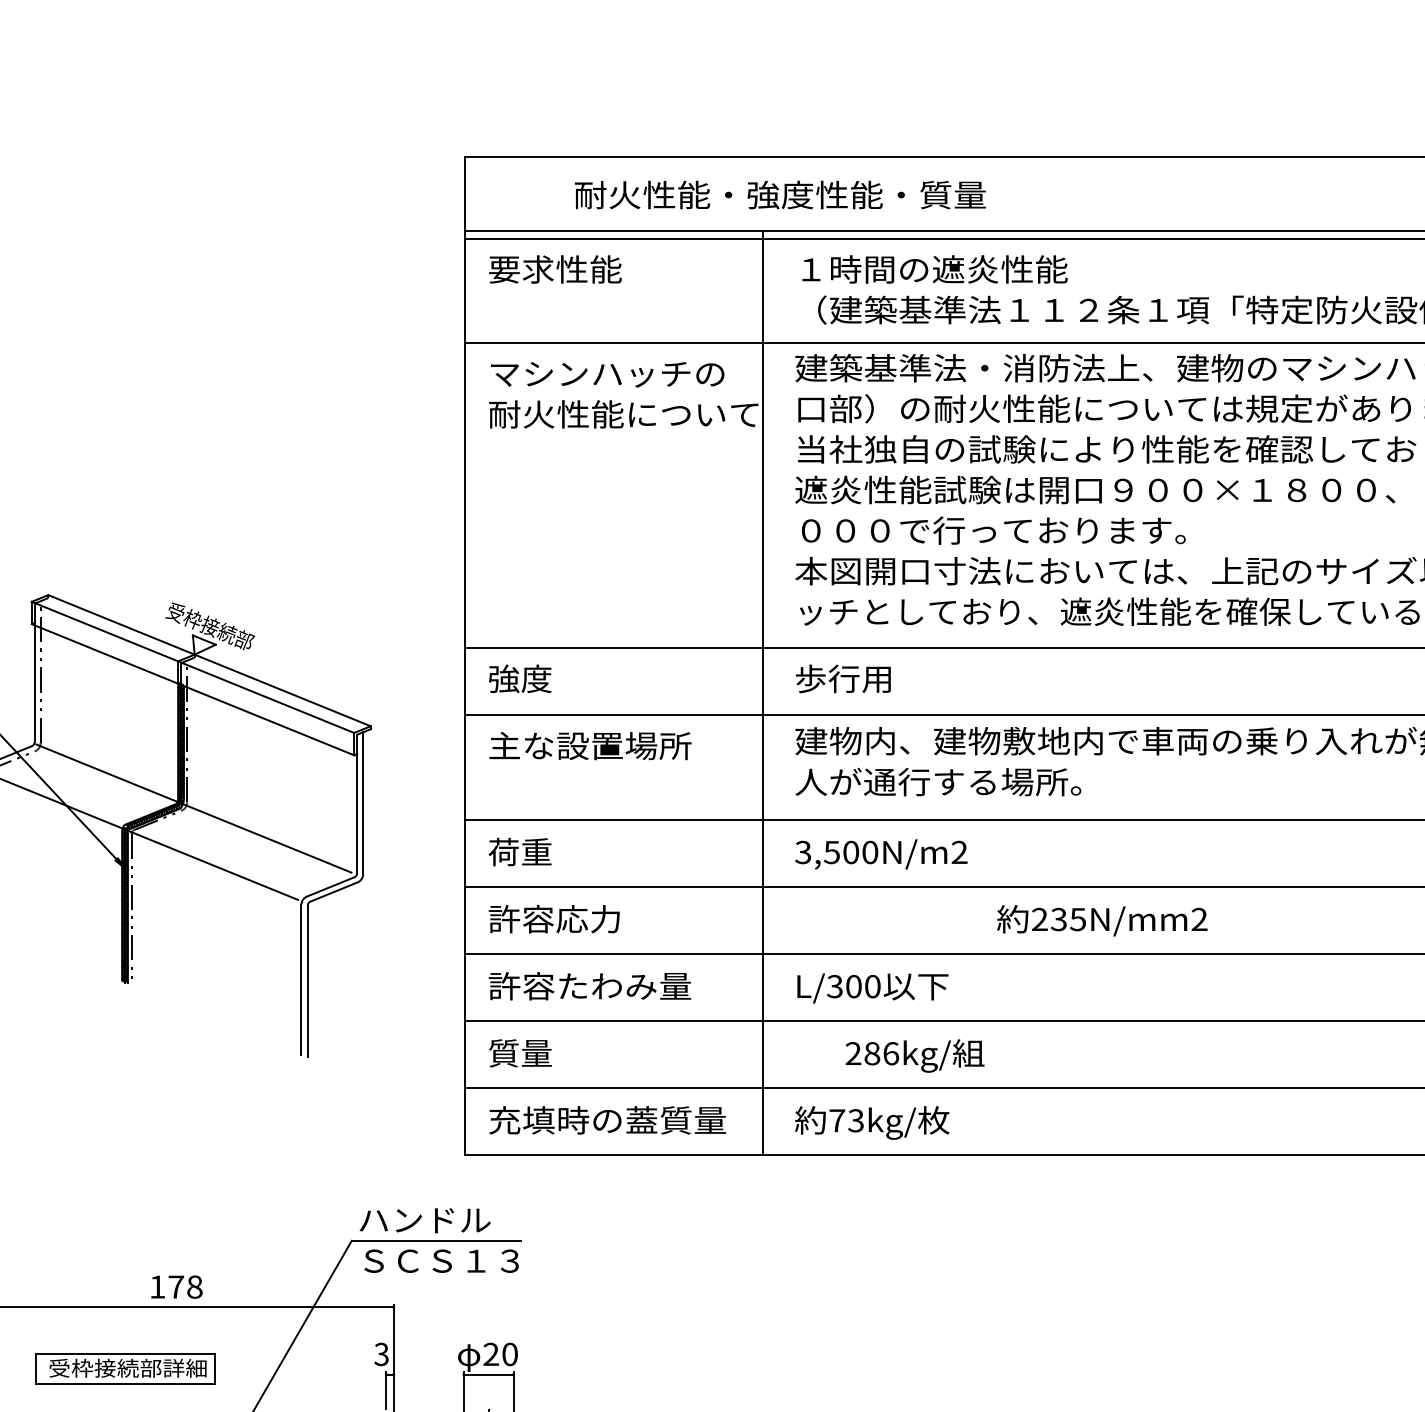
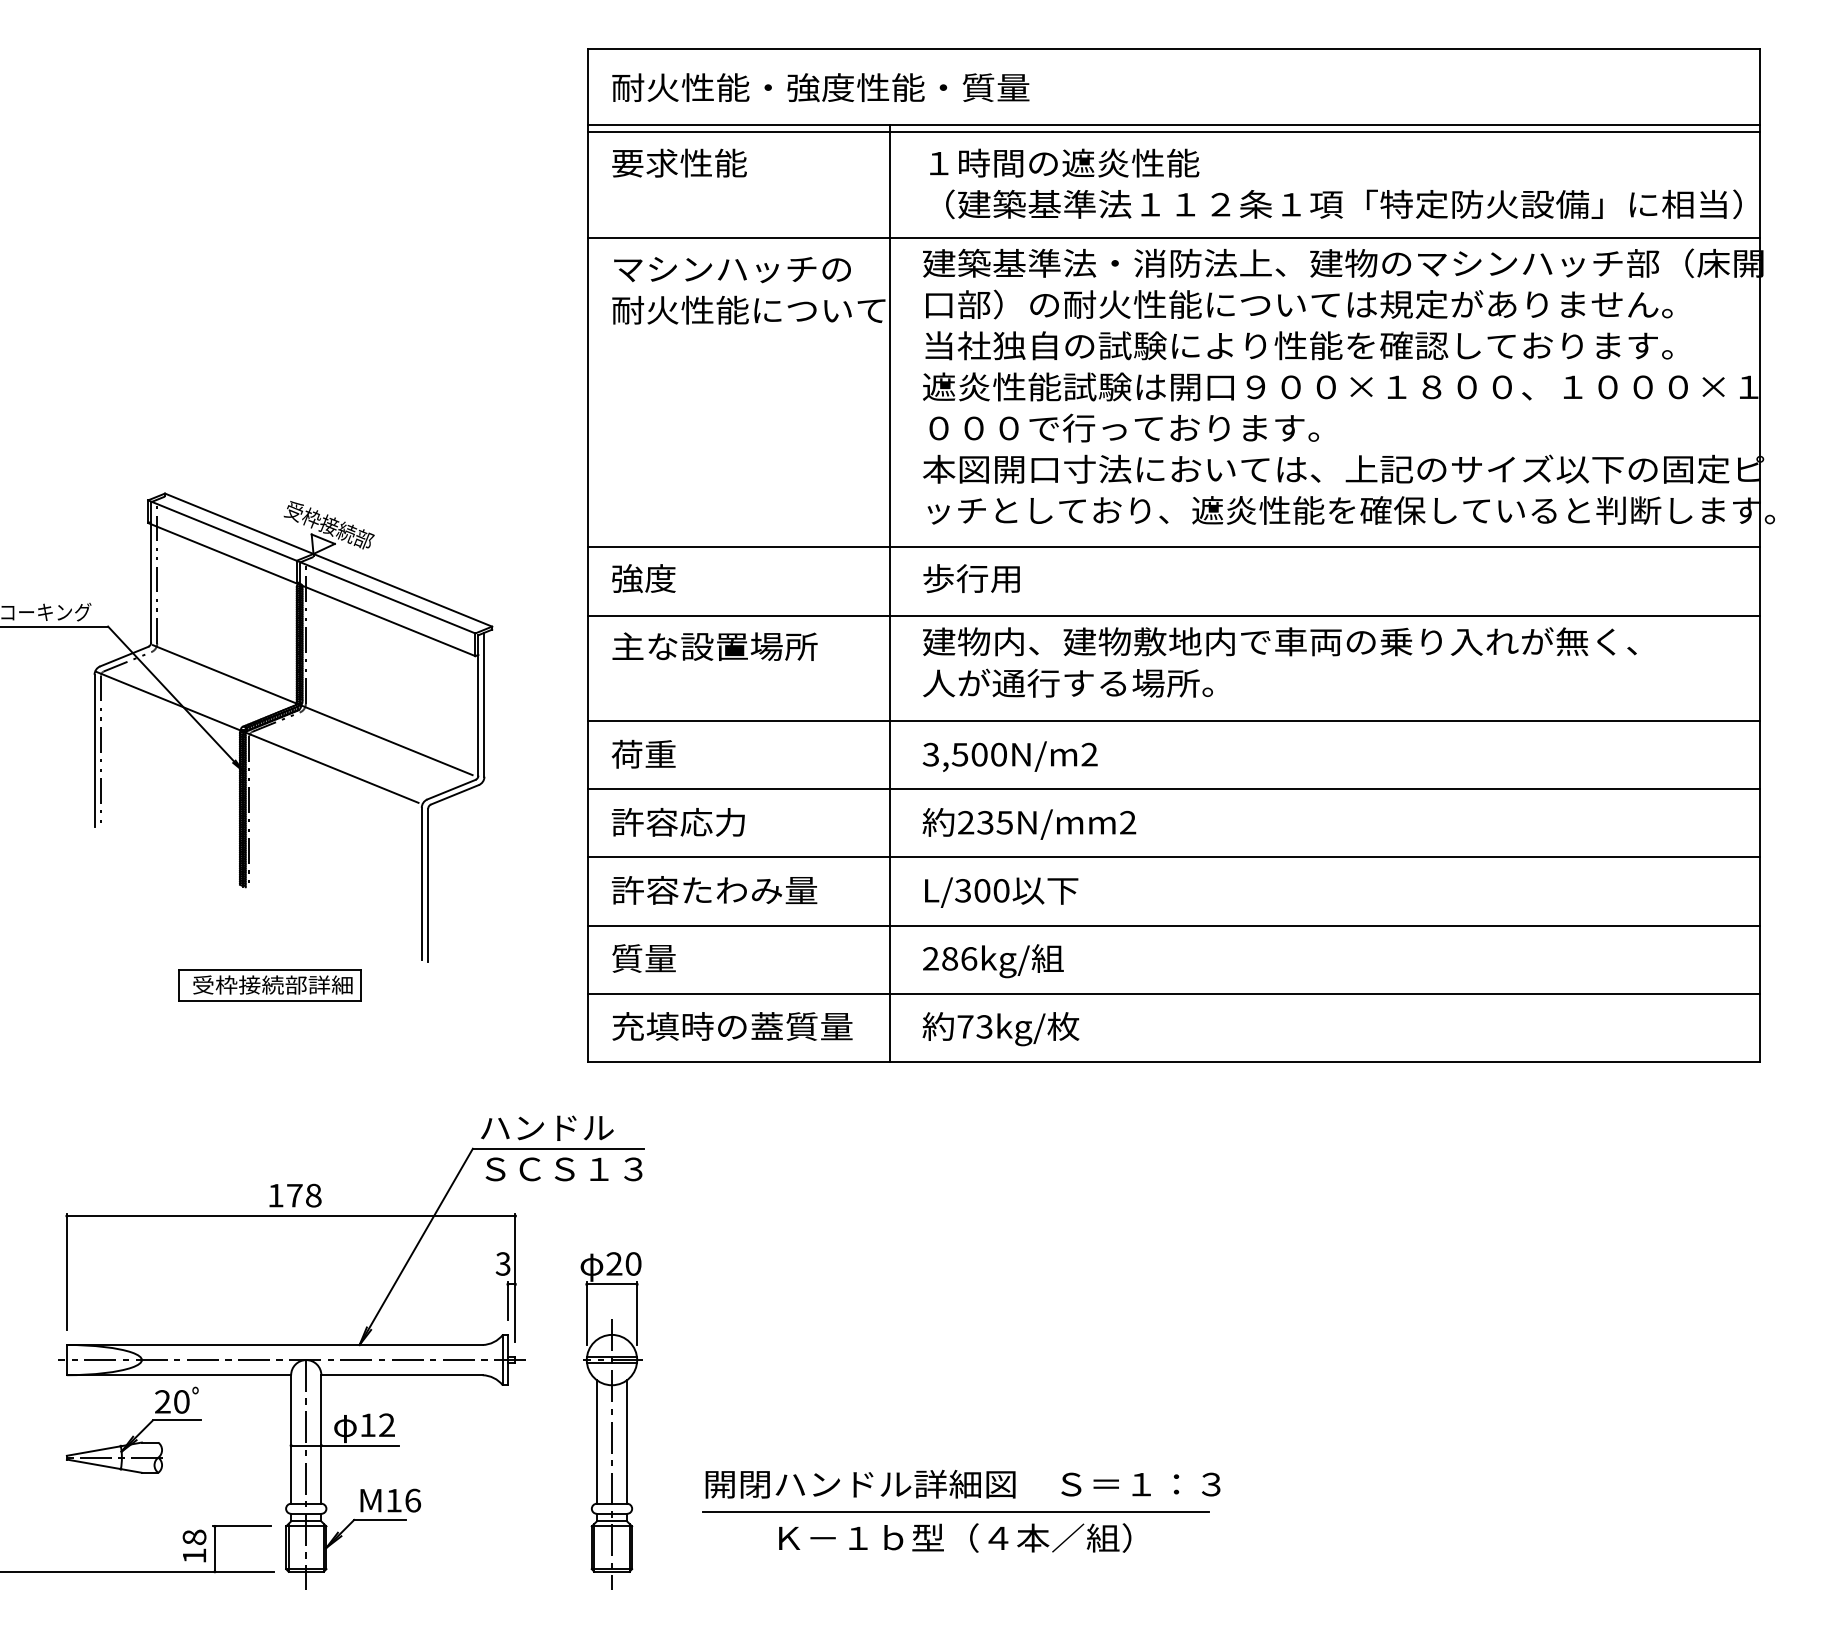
text: (780, 194) -> (820, 87), moved
text: (1102, 920) -> (1029, 823), moved
text: (915, 1056) -> (993, 961), moved
part: (124, 1368) -> (269, 985), moved

